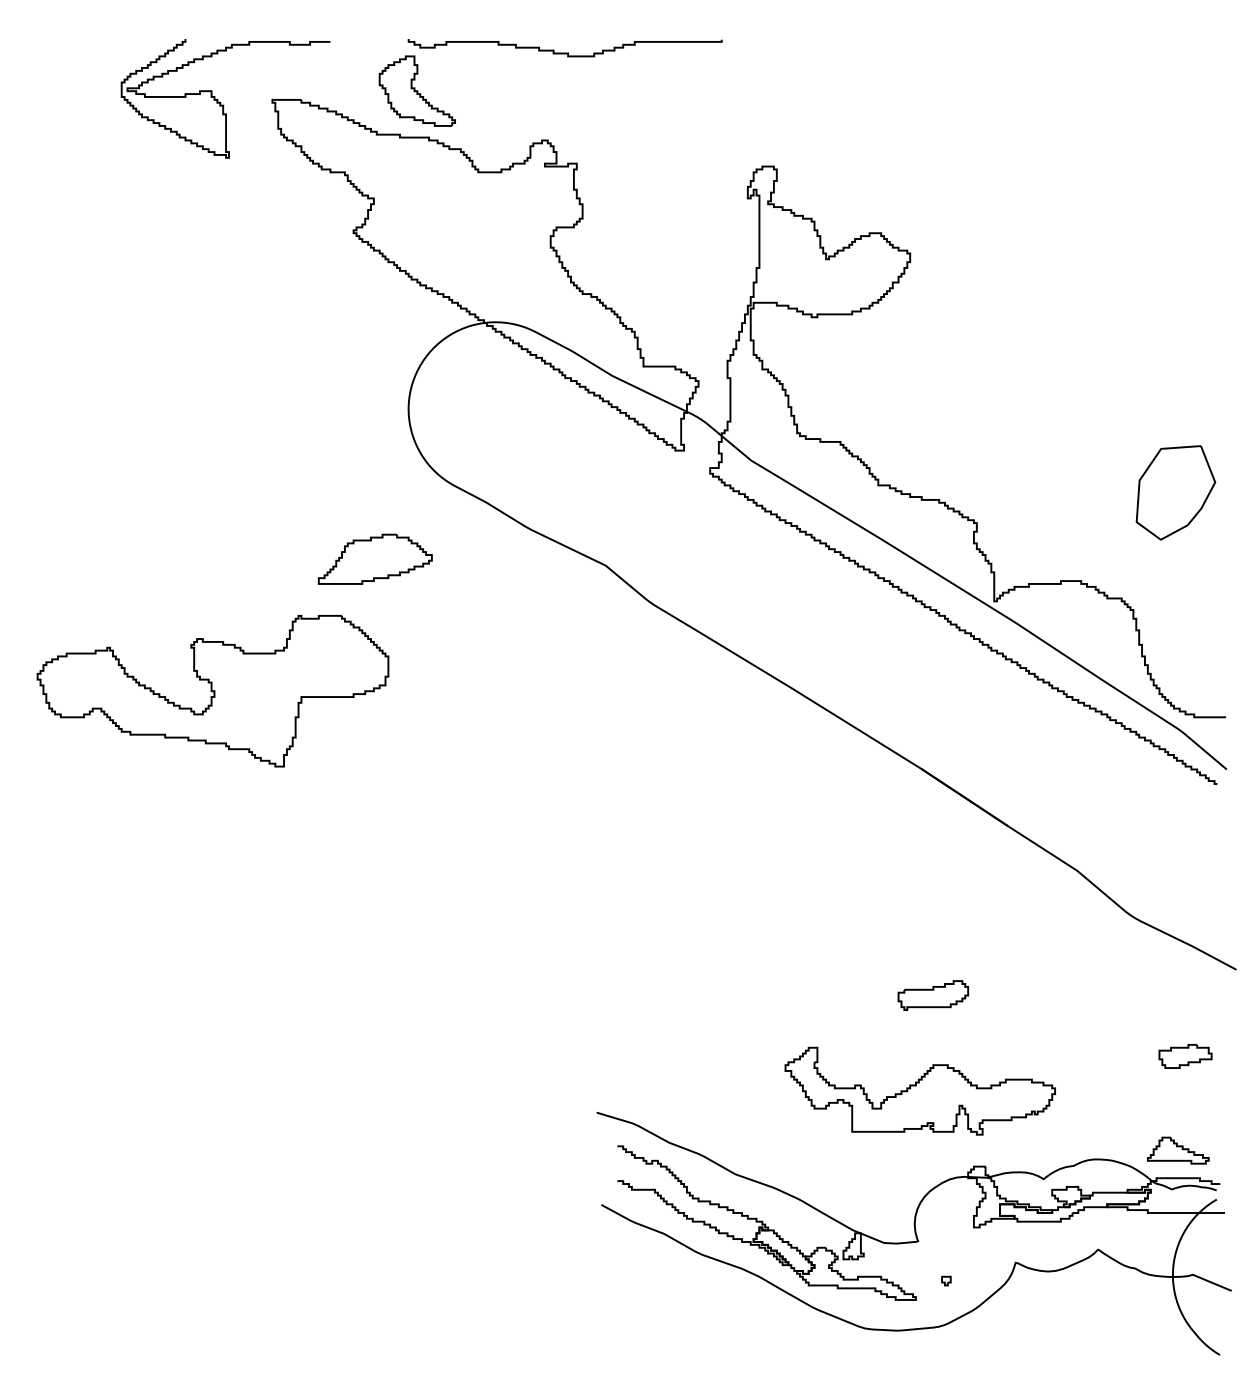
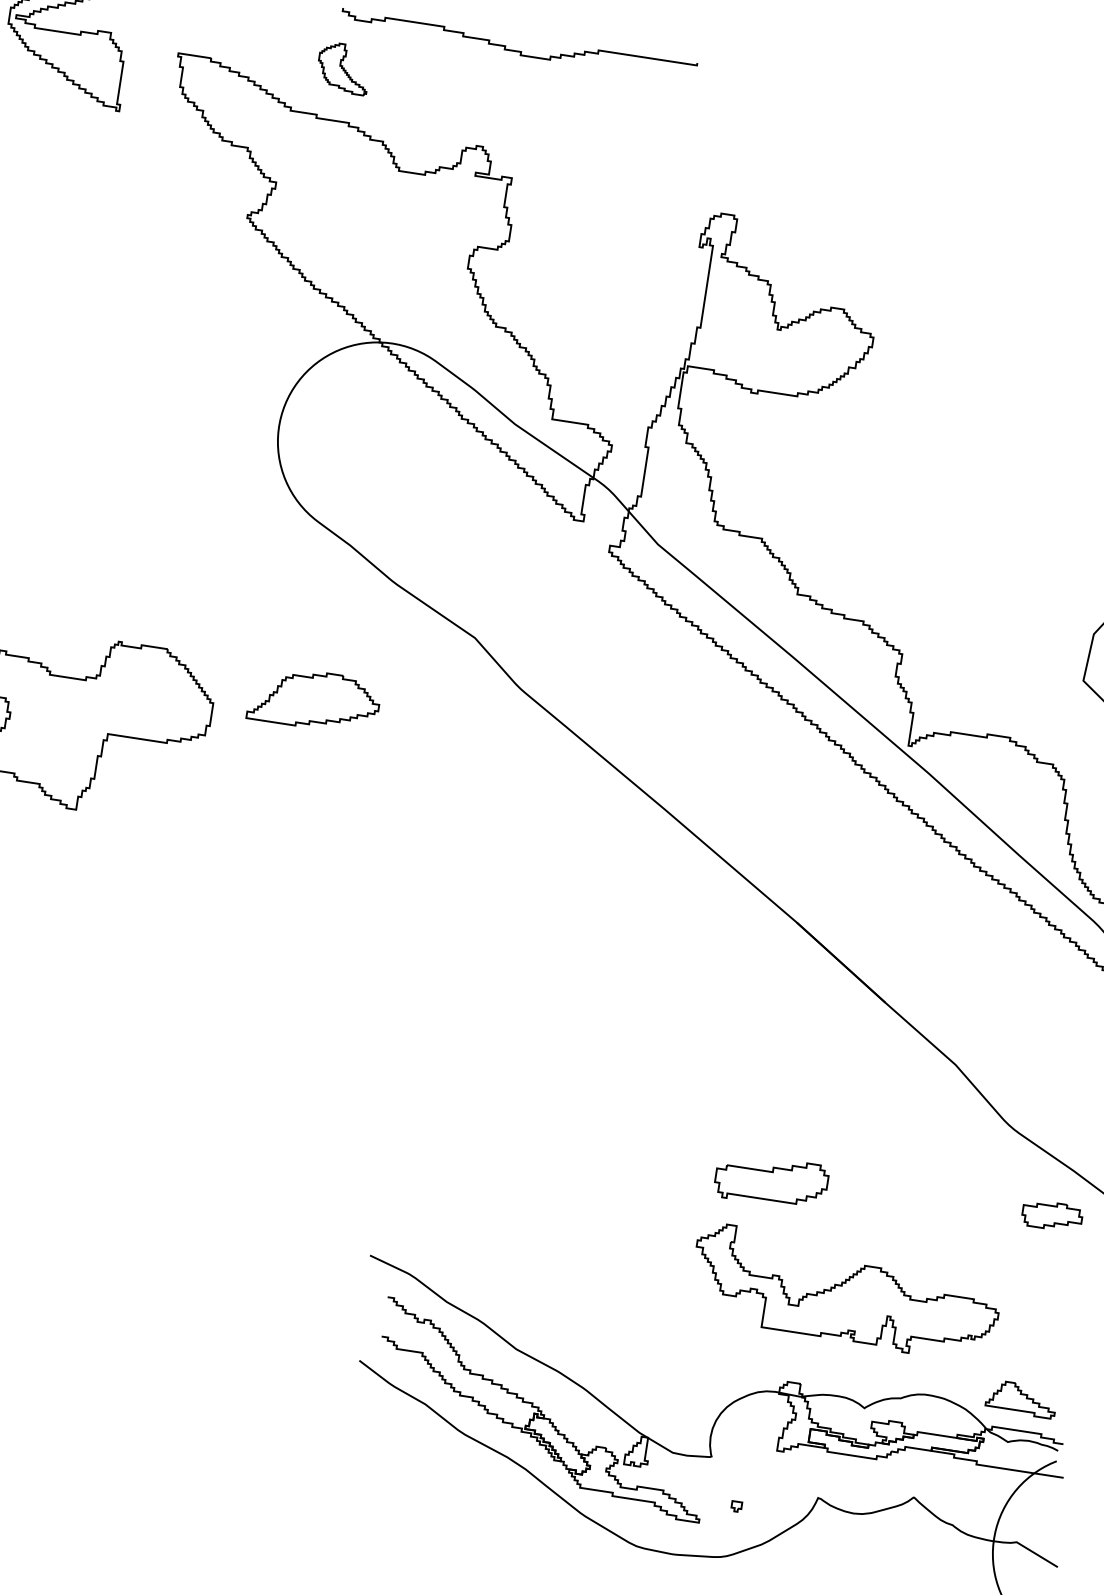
part: (416, 90) -> (343, 67), size x0.6
part: (374, 558) -> (313, 698), moved
part: (932, 995) -> (770, 1181), size x1.4
part: (1185, 1056) -> (1052, 1216), moved
part: (919, 1090) -> (844, 1292), moved

